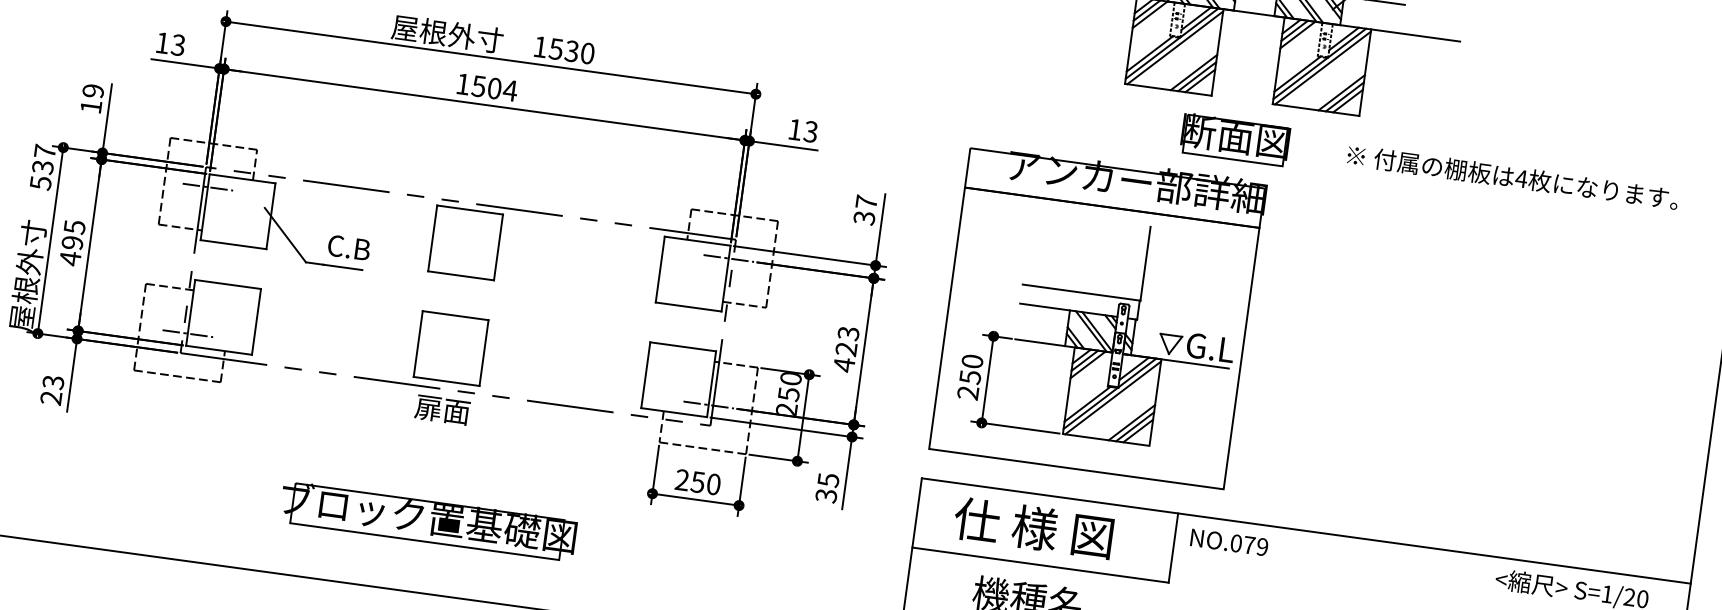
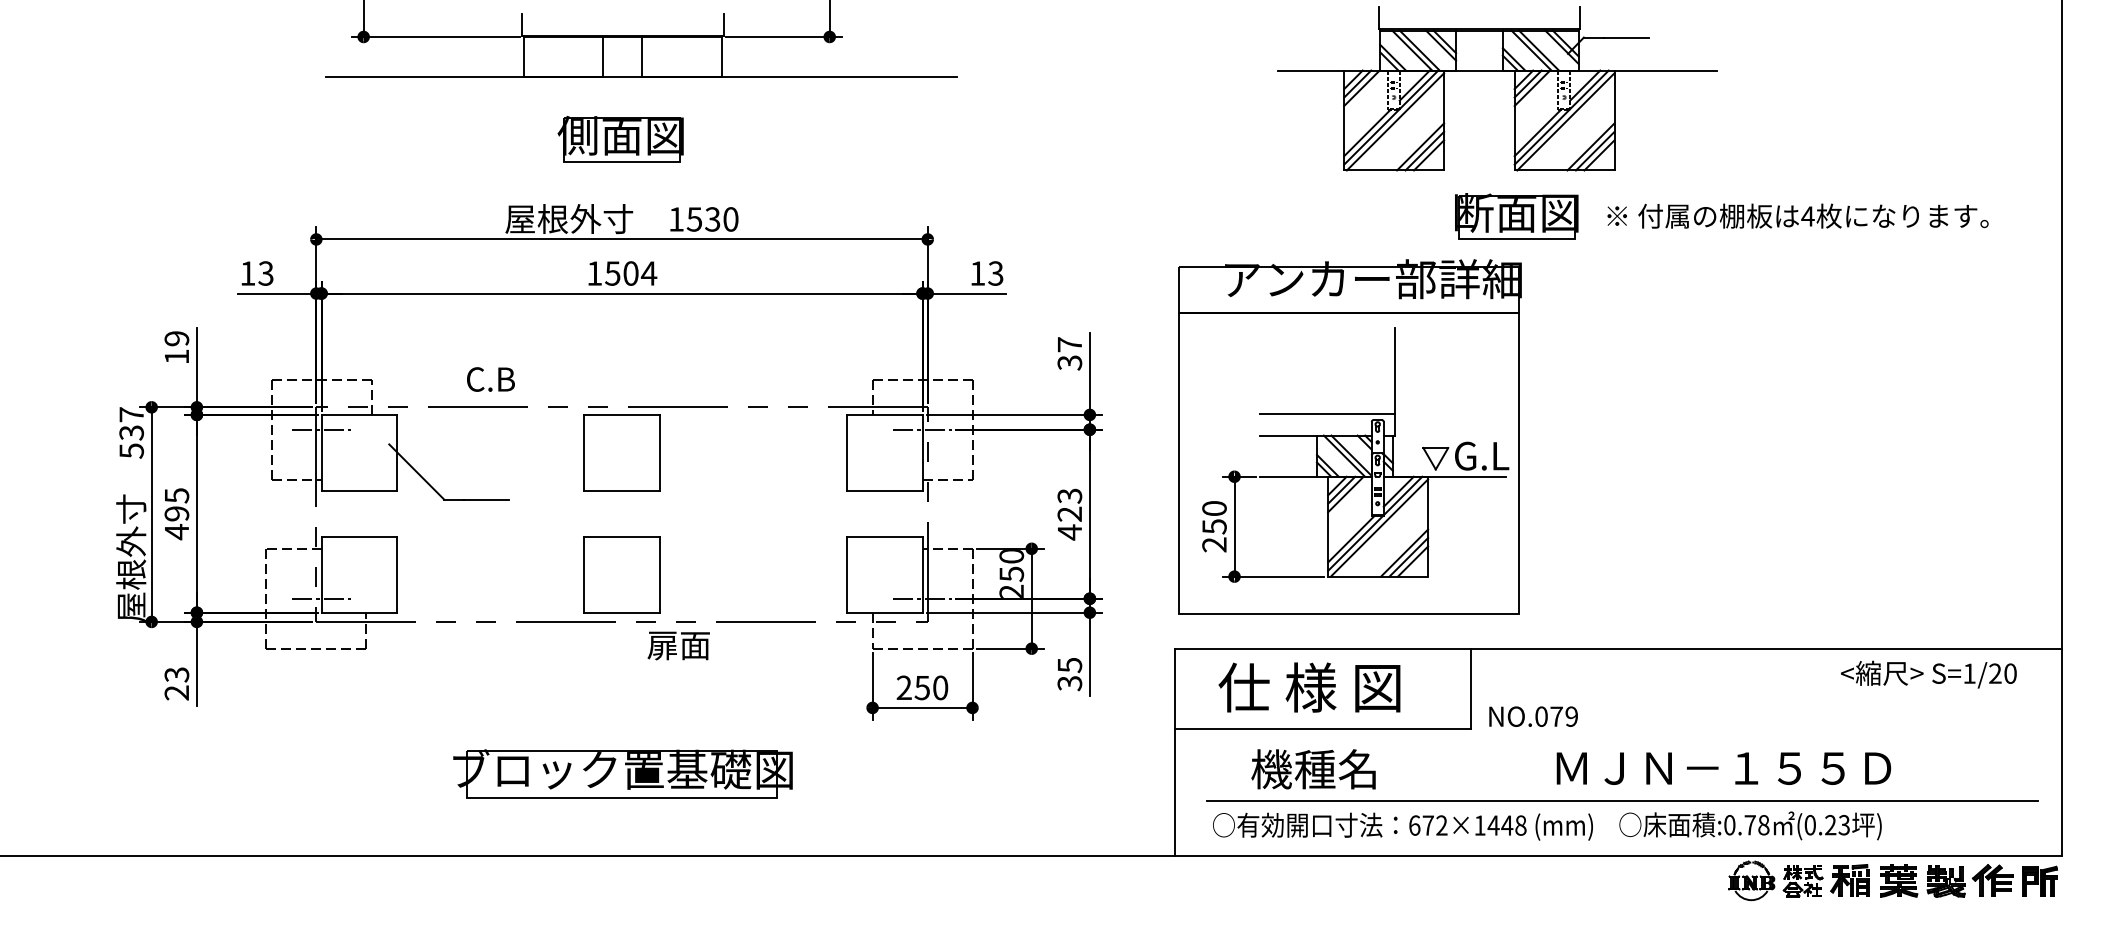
part: (1235, 139) -> (1516, 216), moved
text: (348, 247) -> (490, 379), moved
text: (442, 409) -> (678, 645), moved
text: (1229, 542) -> (1533, 716), moved

